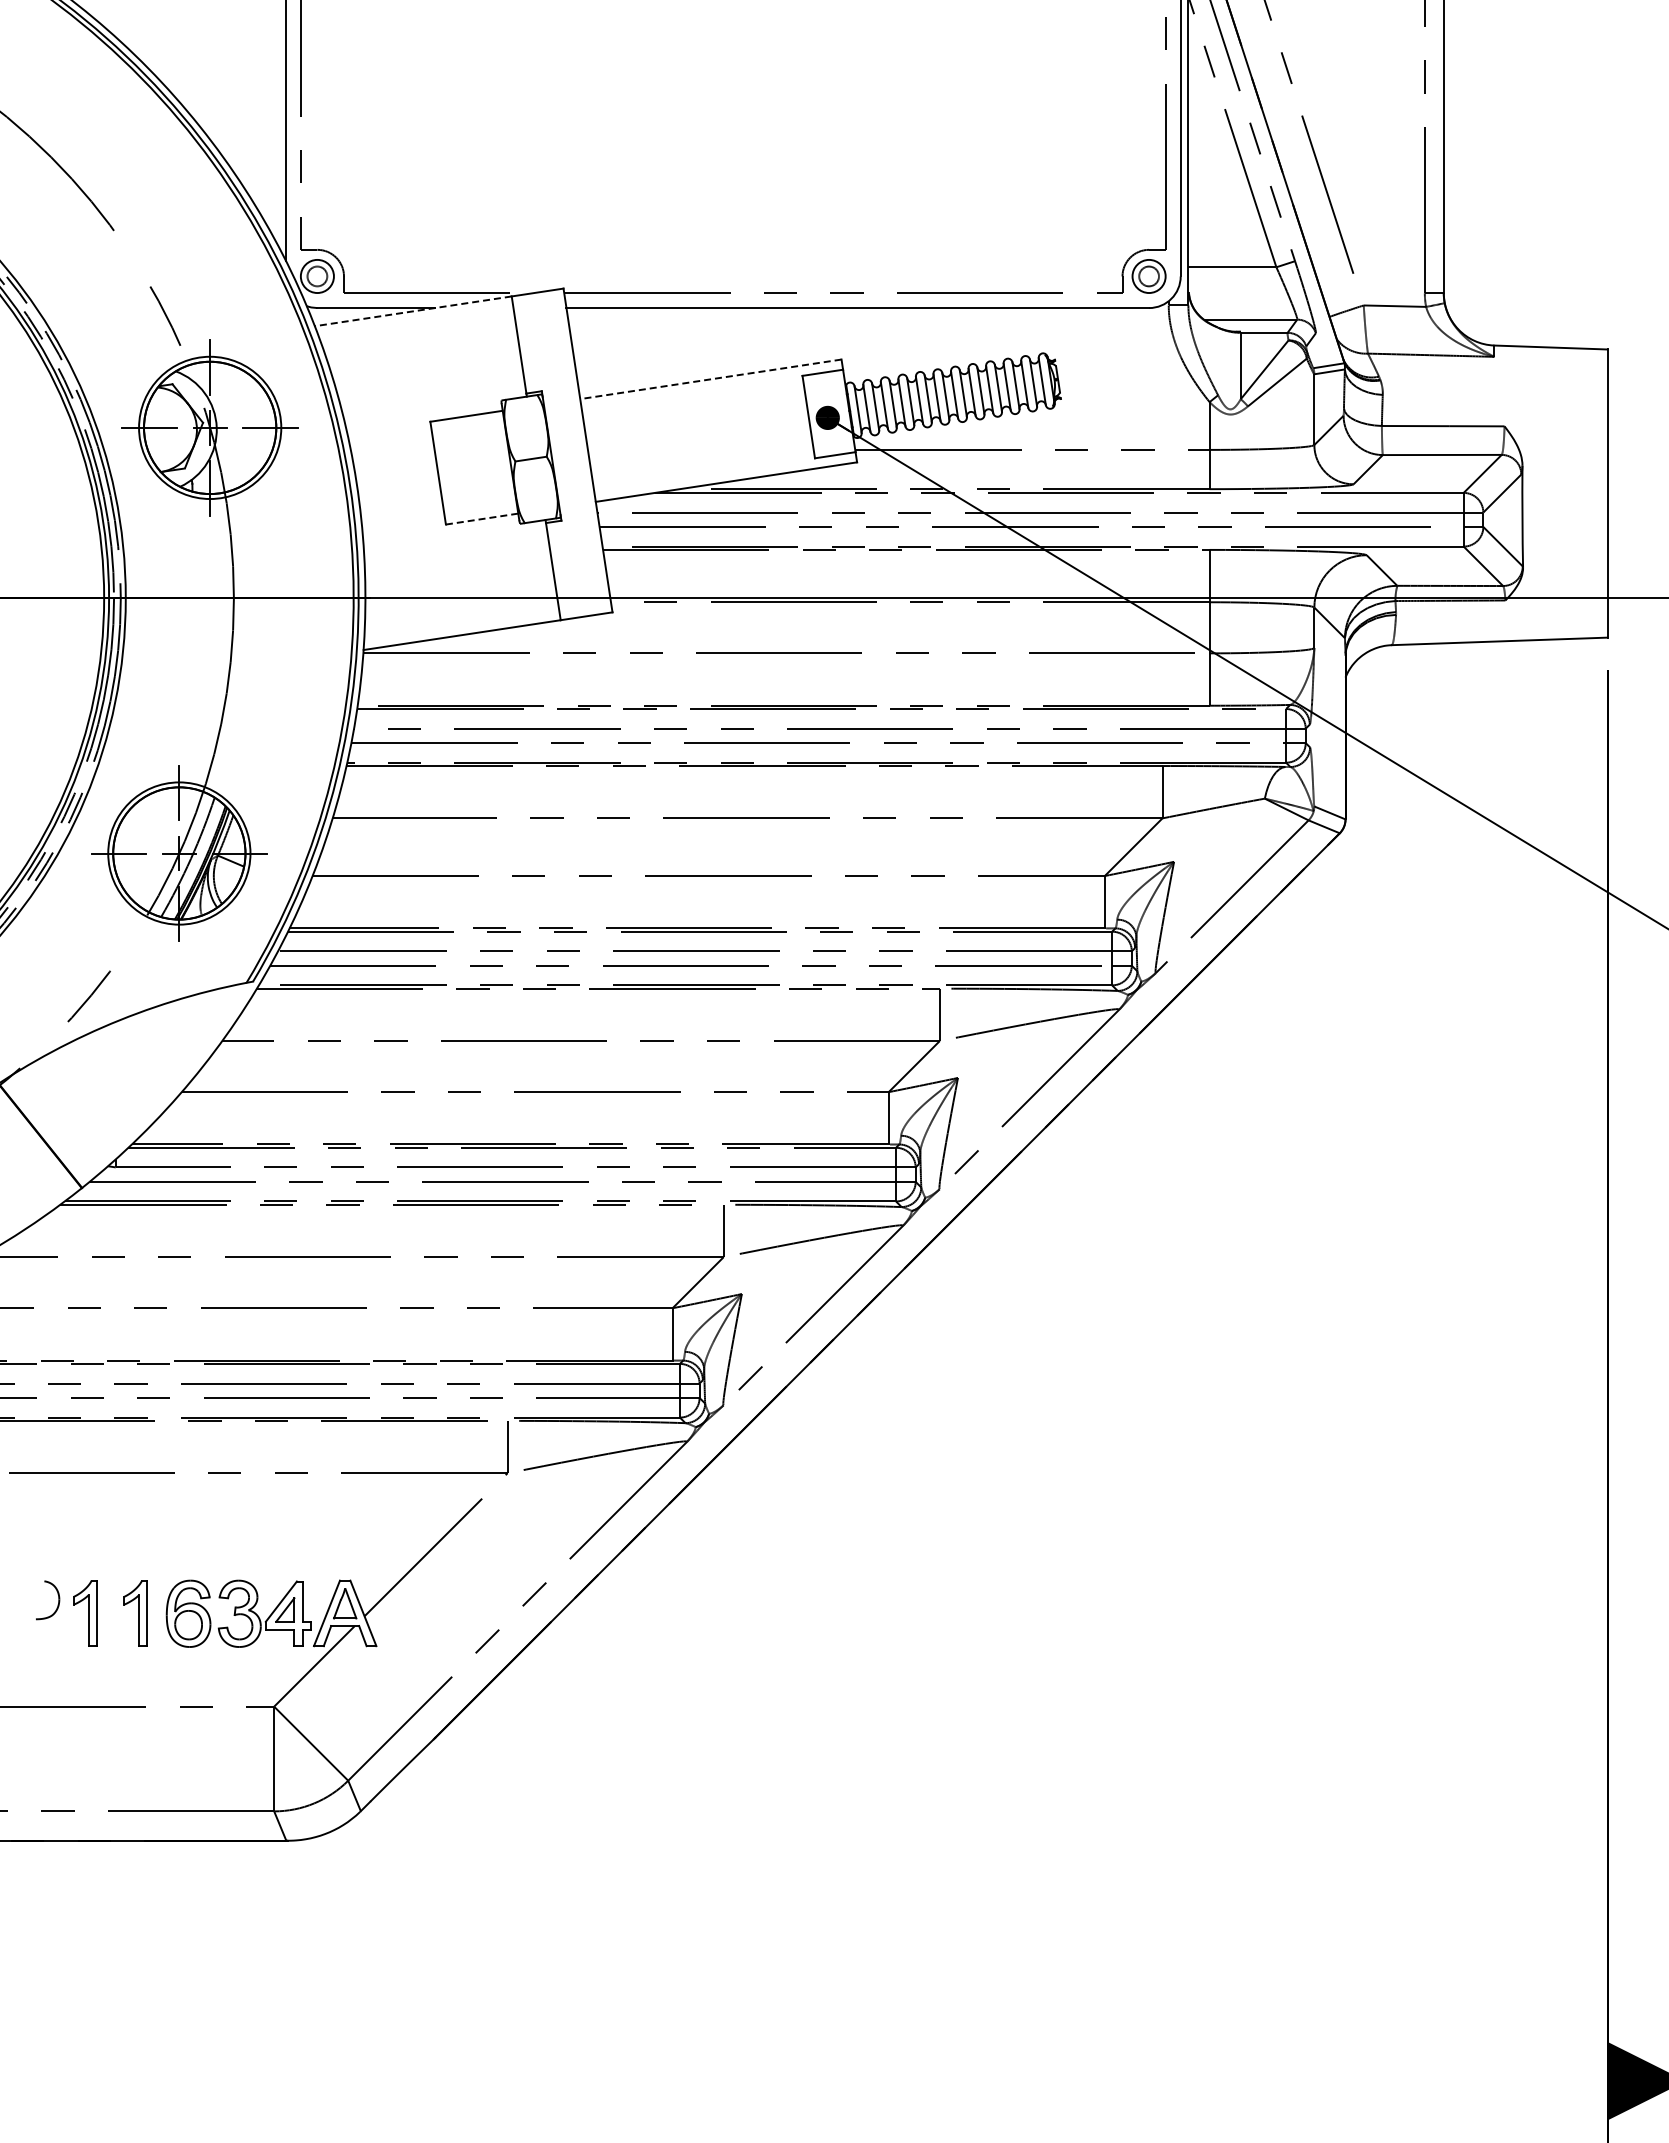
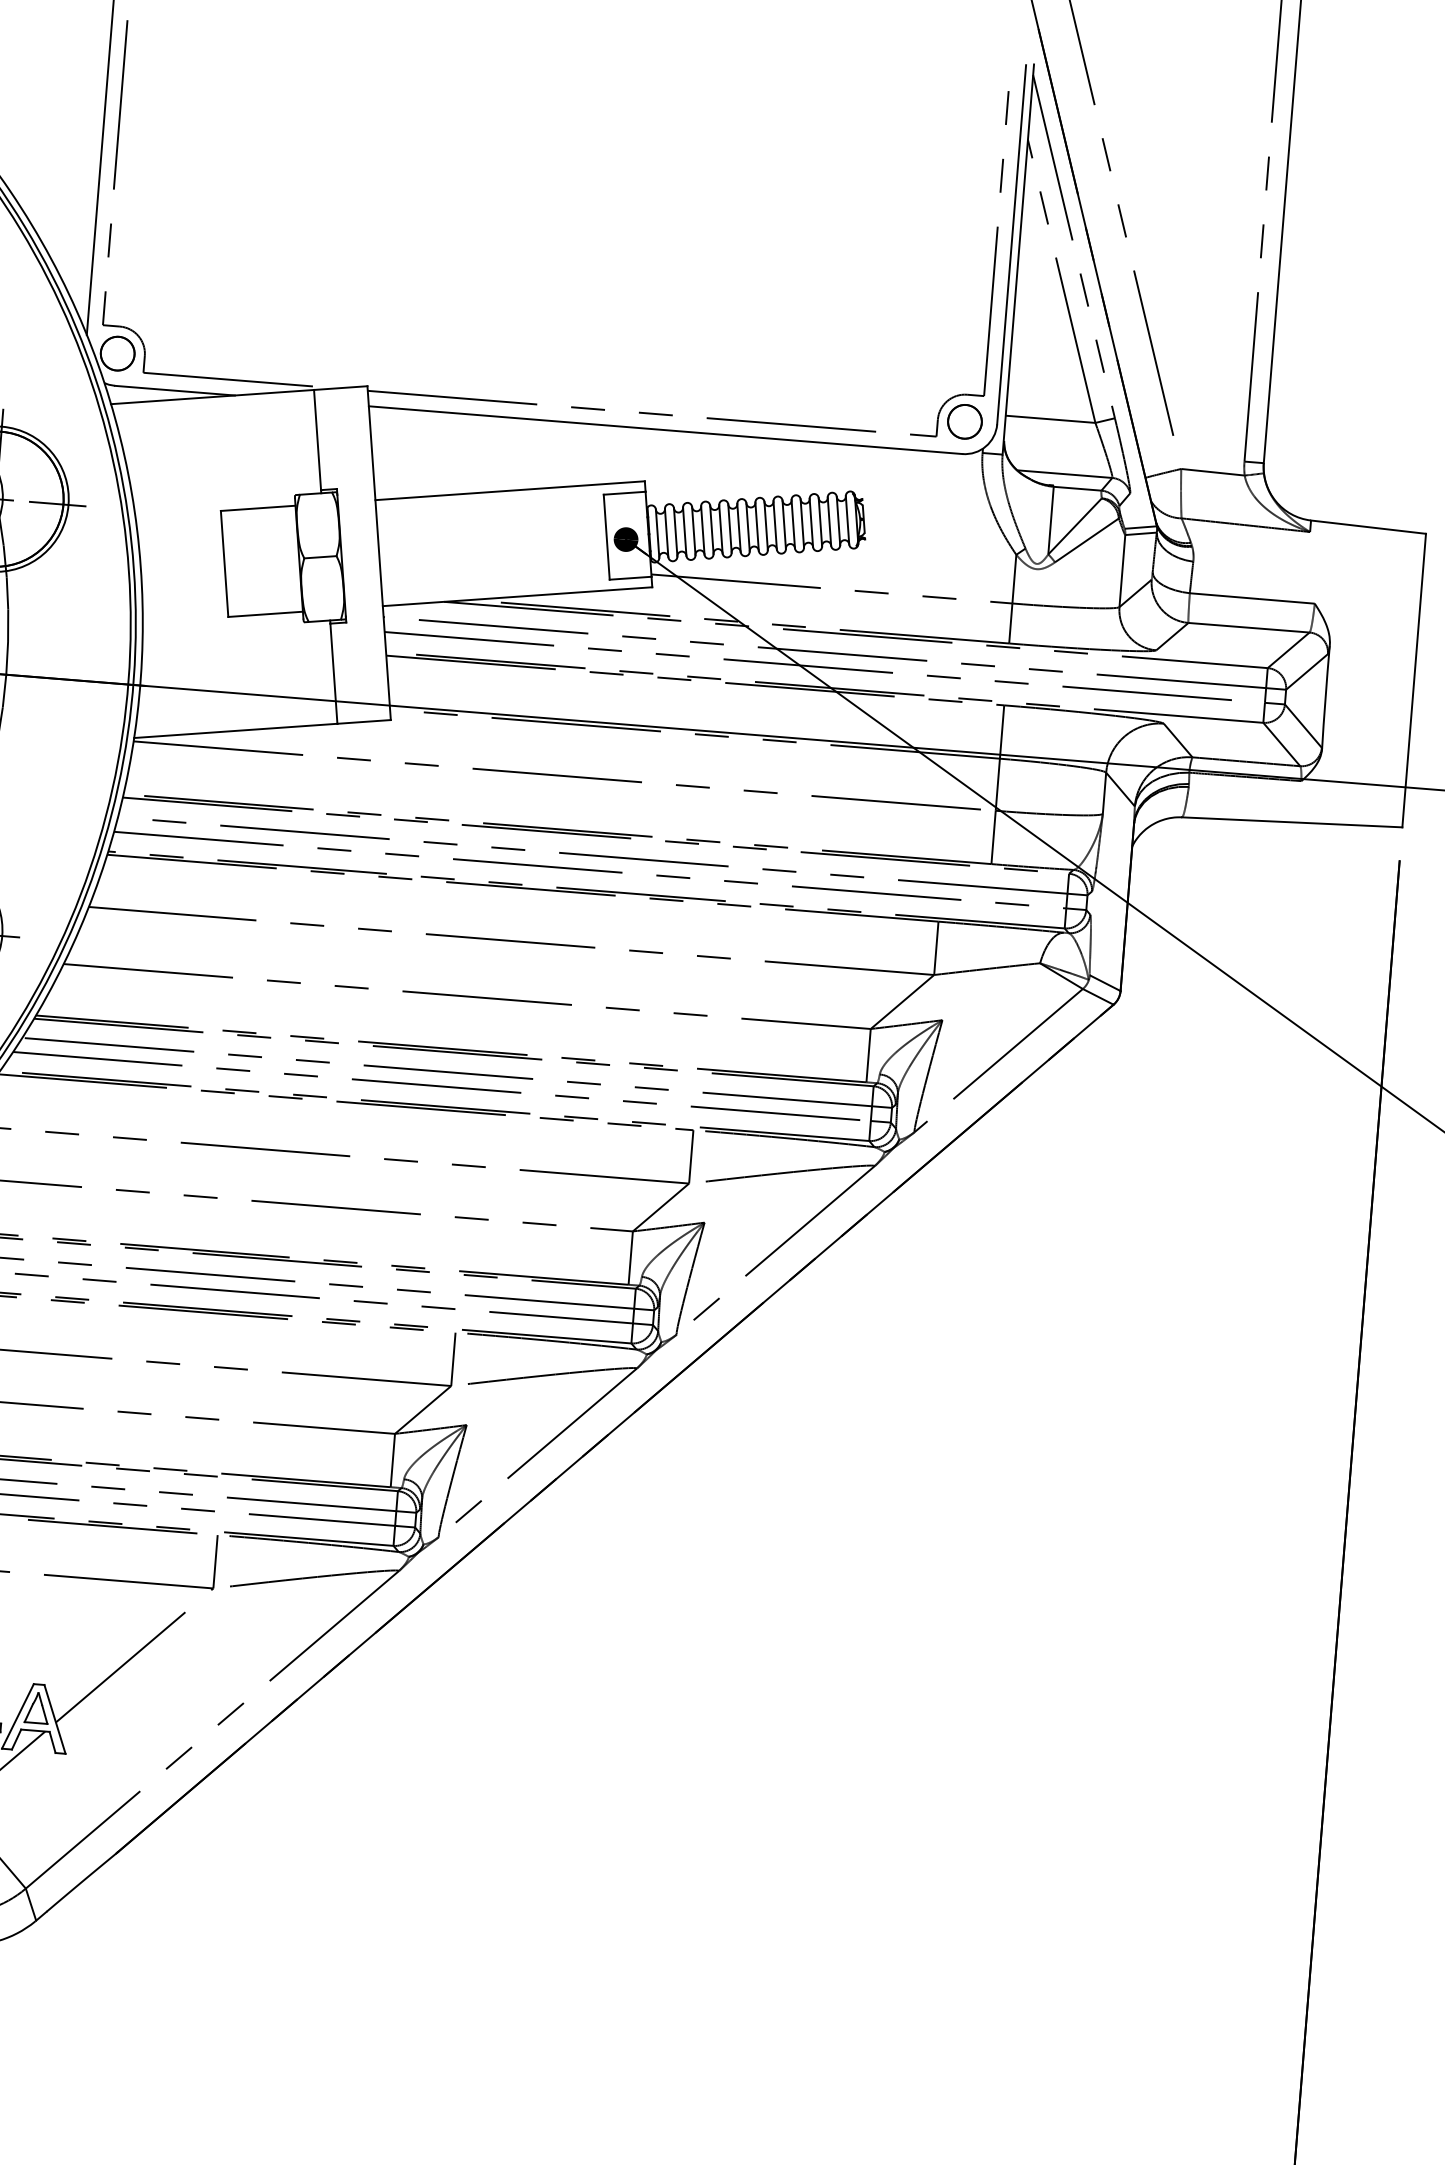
circle: (316, 275) -> (116, 352), size x1.67
circle: (1148, 275) -> (964, 420), size x1.67
line: (413, 311) -> (212, 397), dashed -> solid
line: (710, 379) -> (509, 490), dashed -> solid
line: (482, 519) -> (265, 614), dashed -> solid

